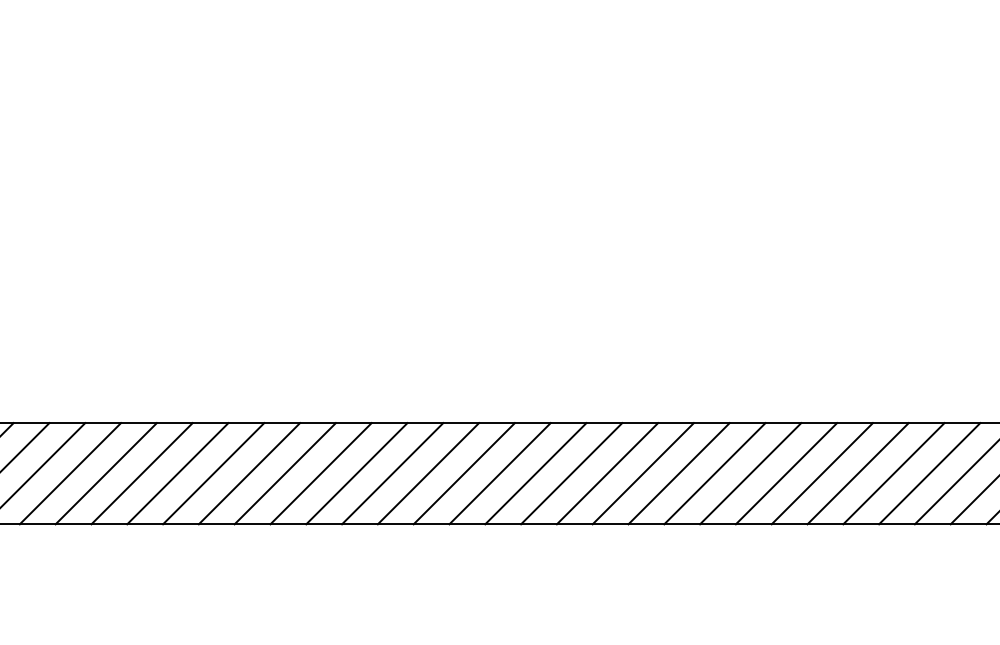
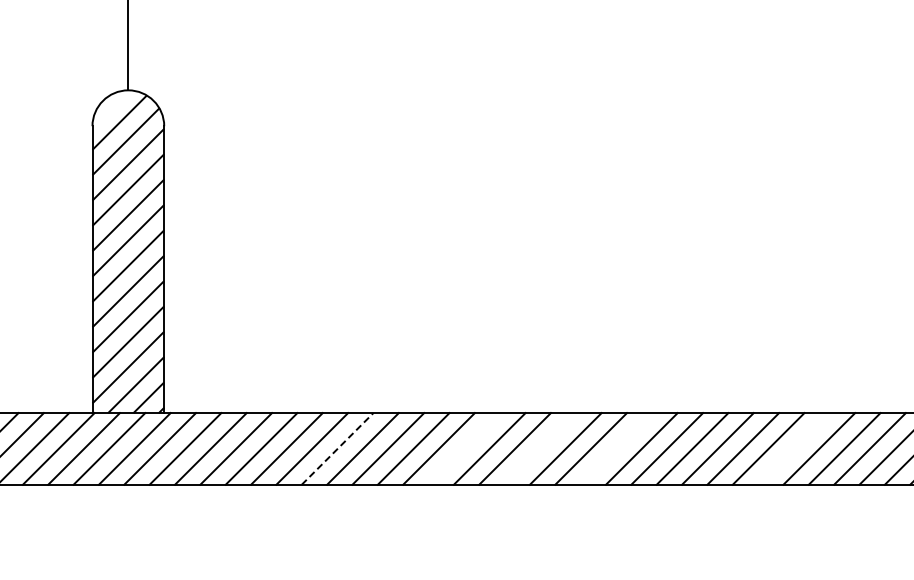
line: (213, 473) -> (337, 448), solid -> dashed
line: (392, 473) -> (464, 448), removed
line: (500, 473) -> (540, 448), removed
line: (607, 473) -> (616, 448), removed
line: (857, 473) -> (793, 448), removed

